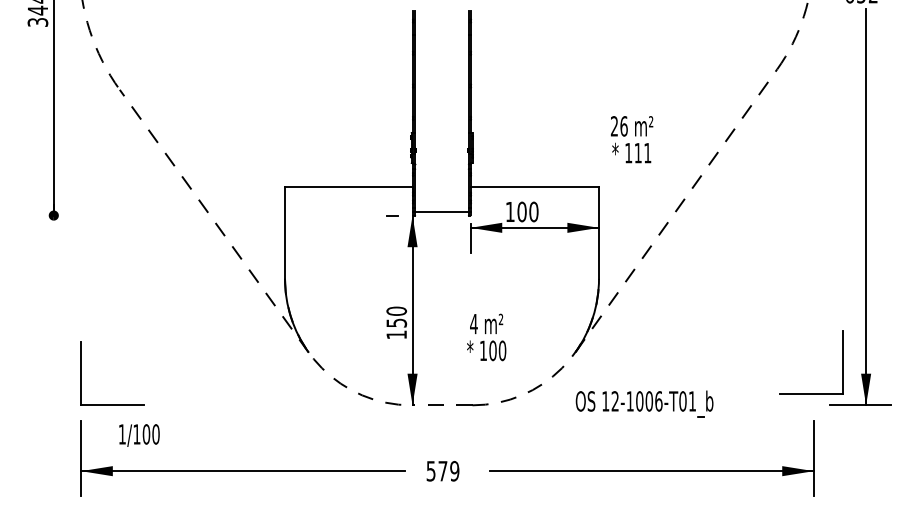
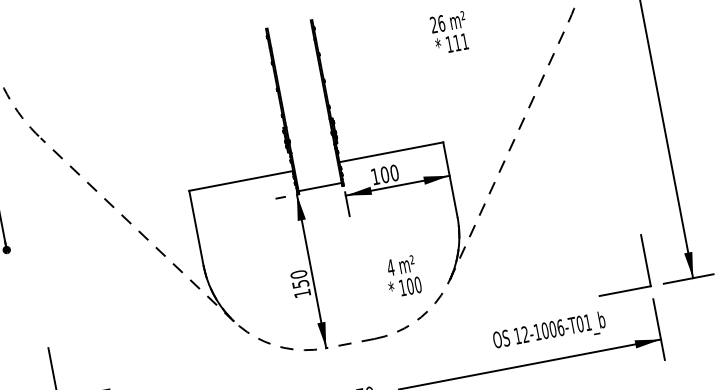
text: (632, 139) -> (450, 32), moved
text: (486, 337) -> (403, 276), moved
part: (842, 362) -> (645, 260), moved
text: (644, 403) -> (549, 331), moved

